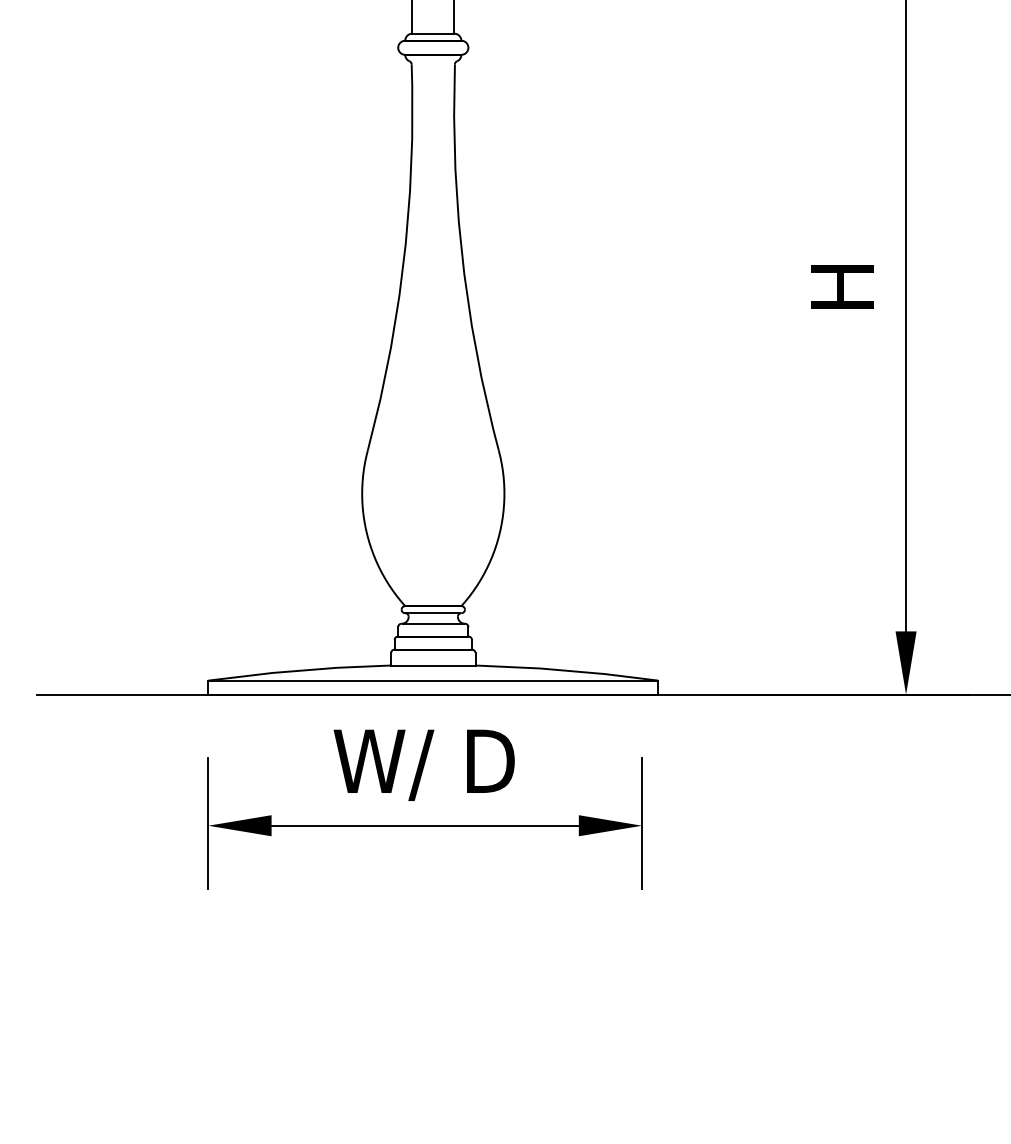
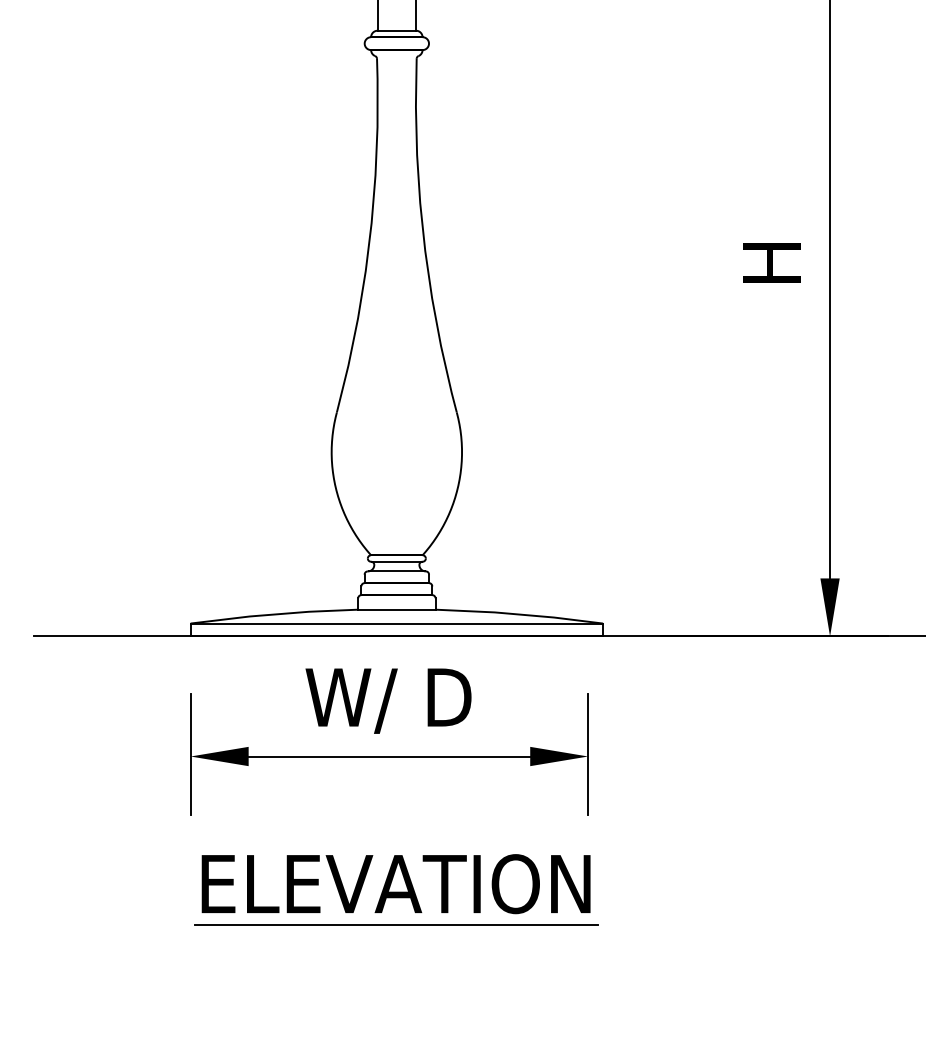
part: (432, 970) -> (396, 889), added

